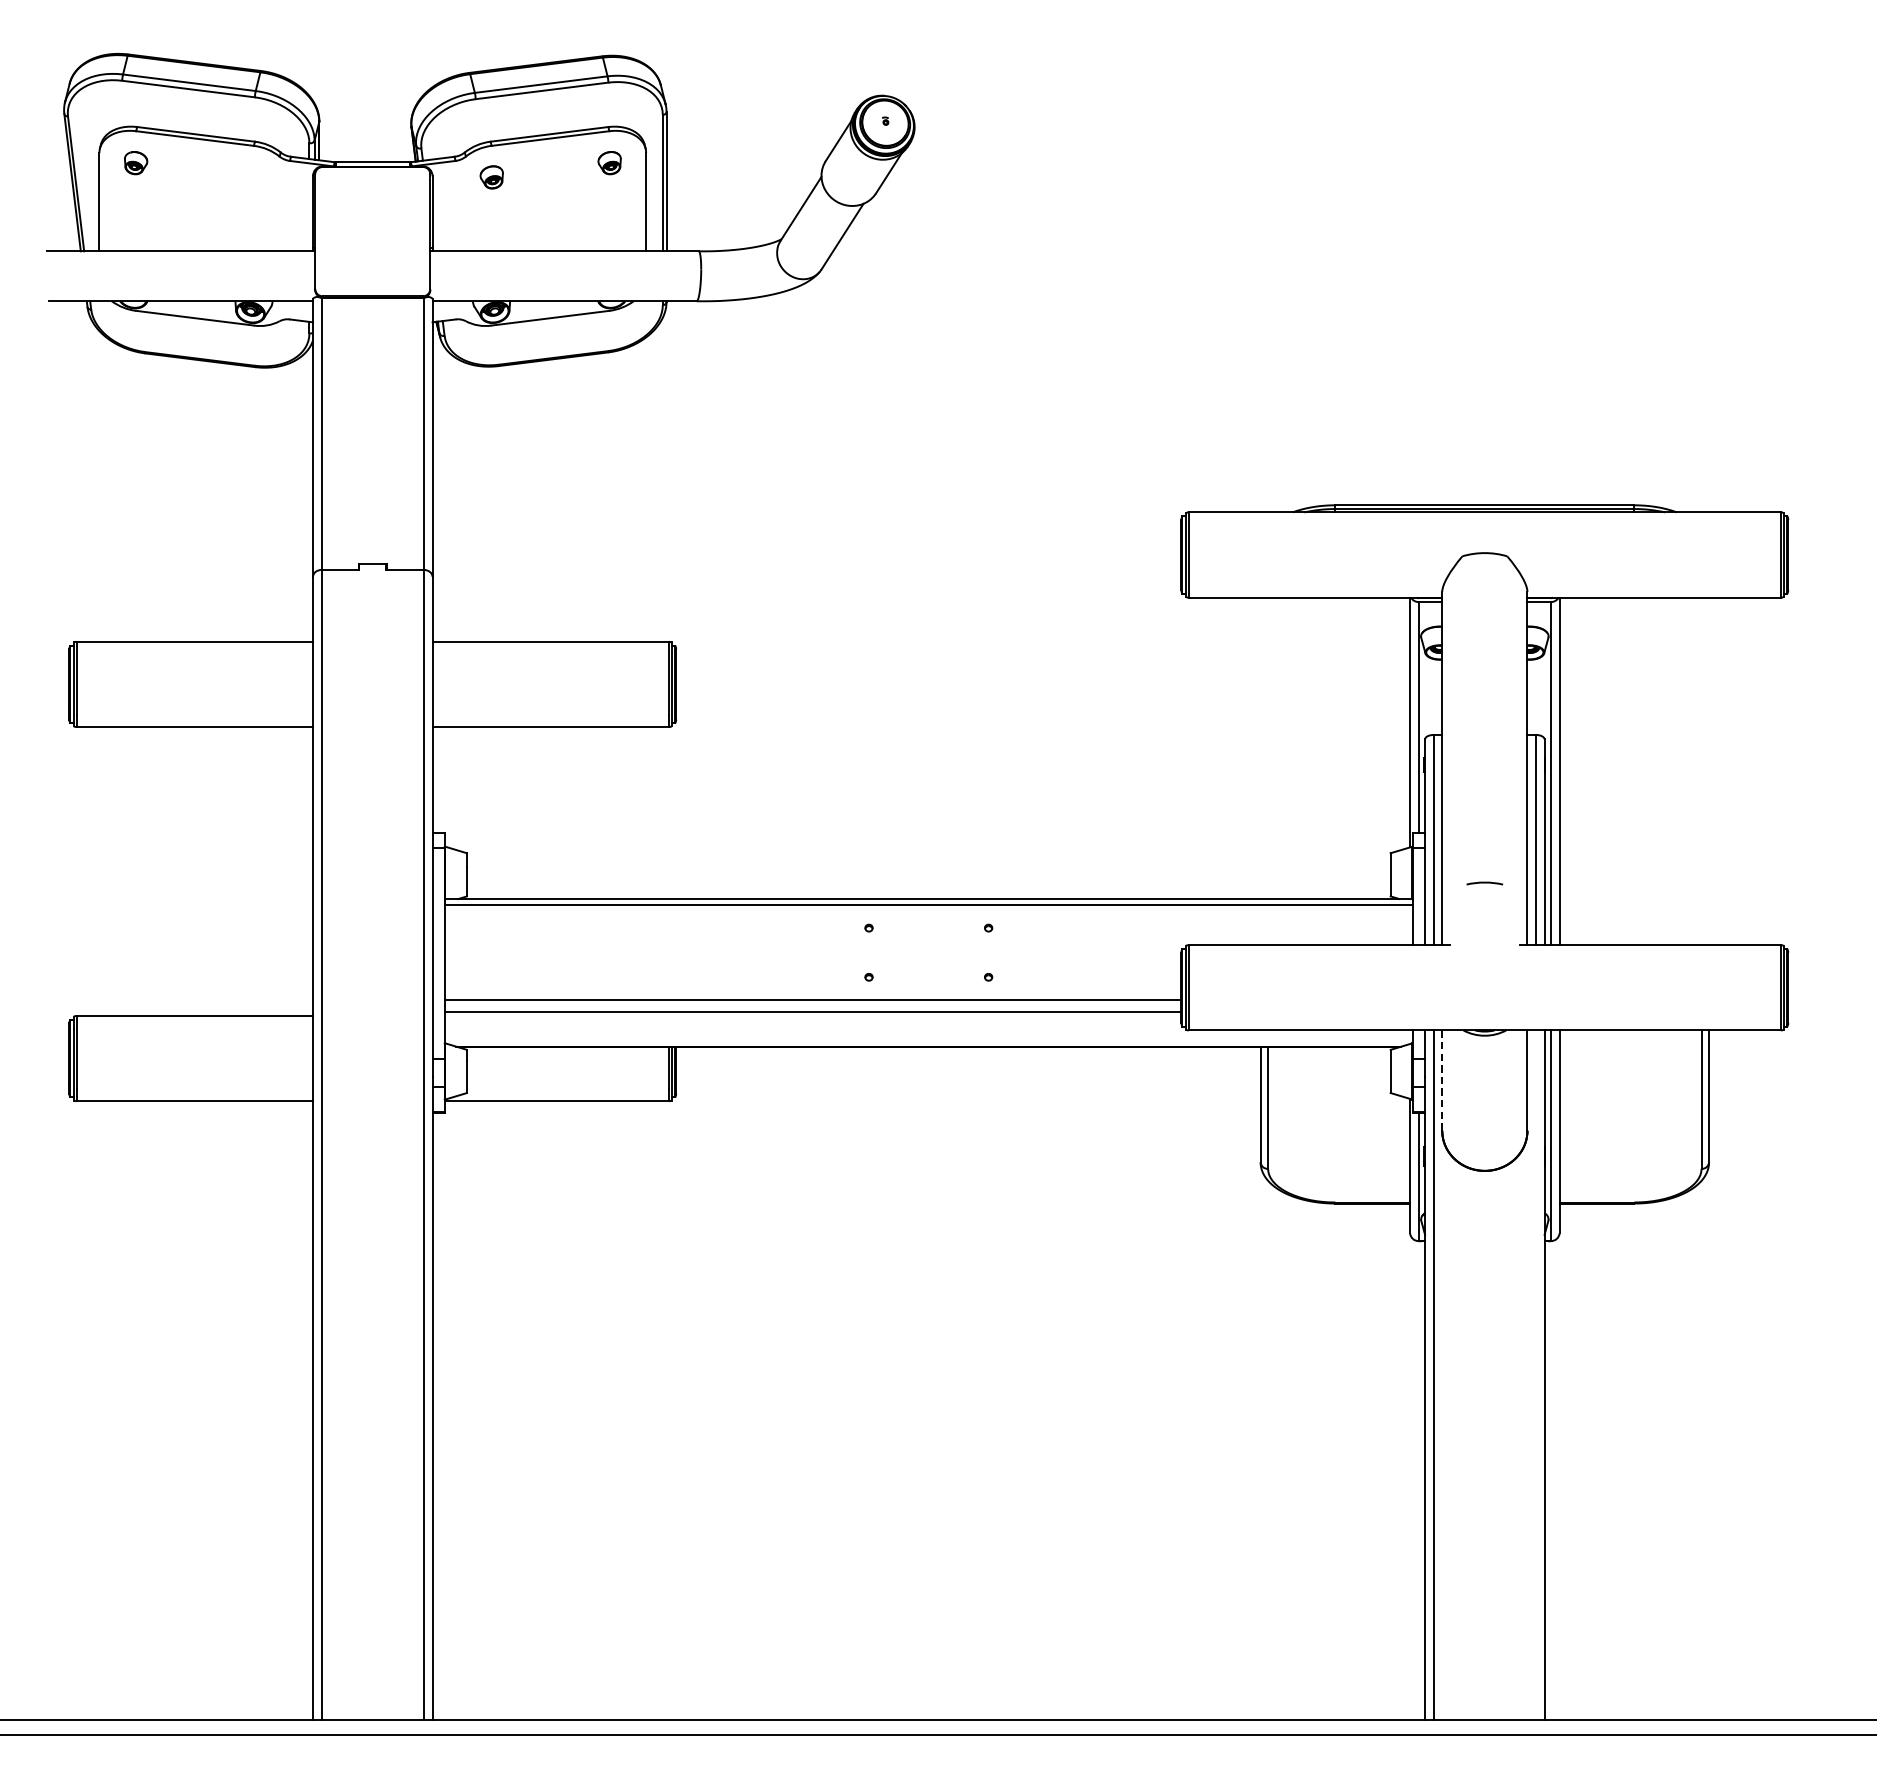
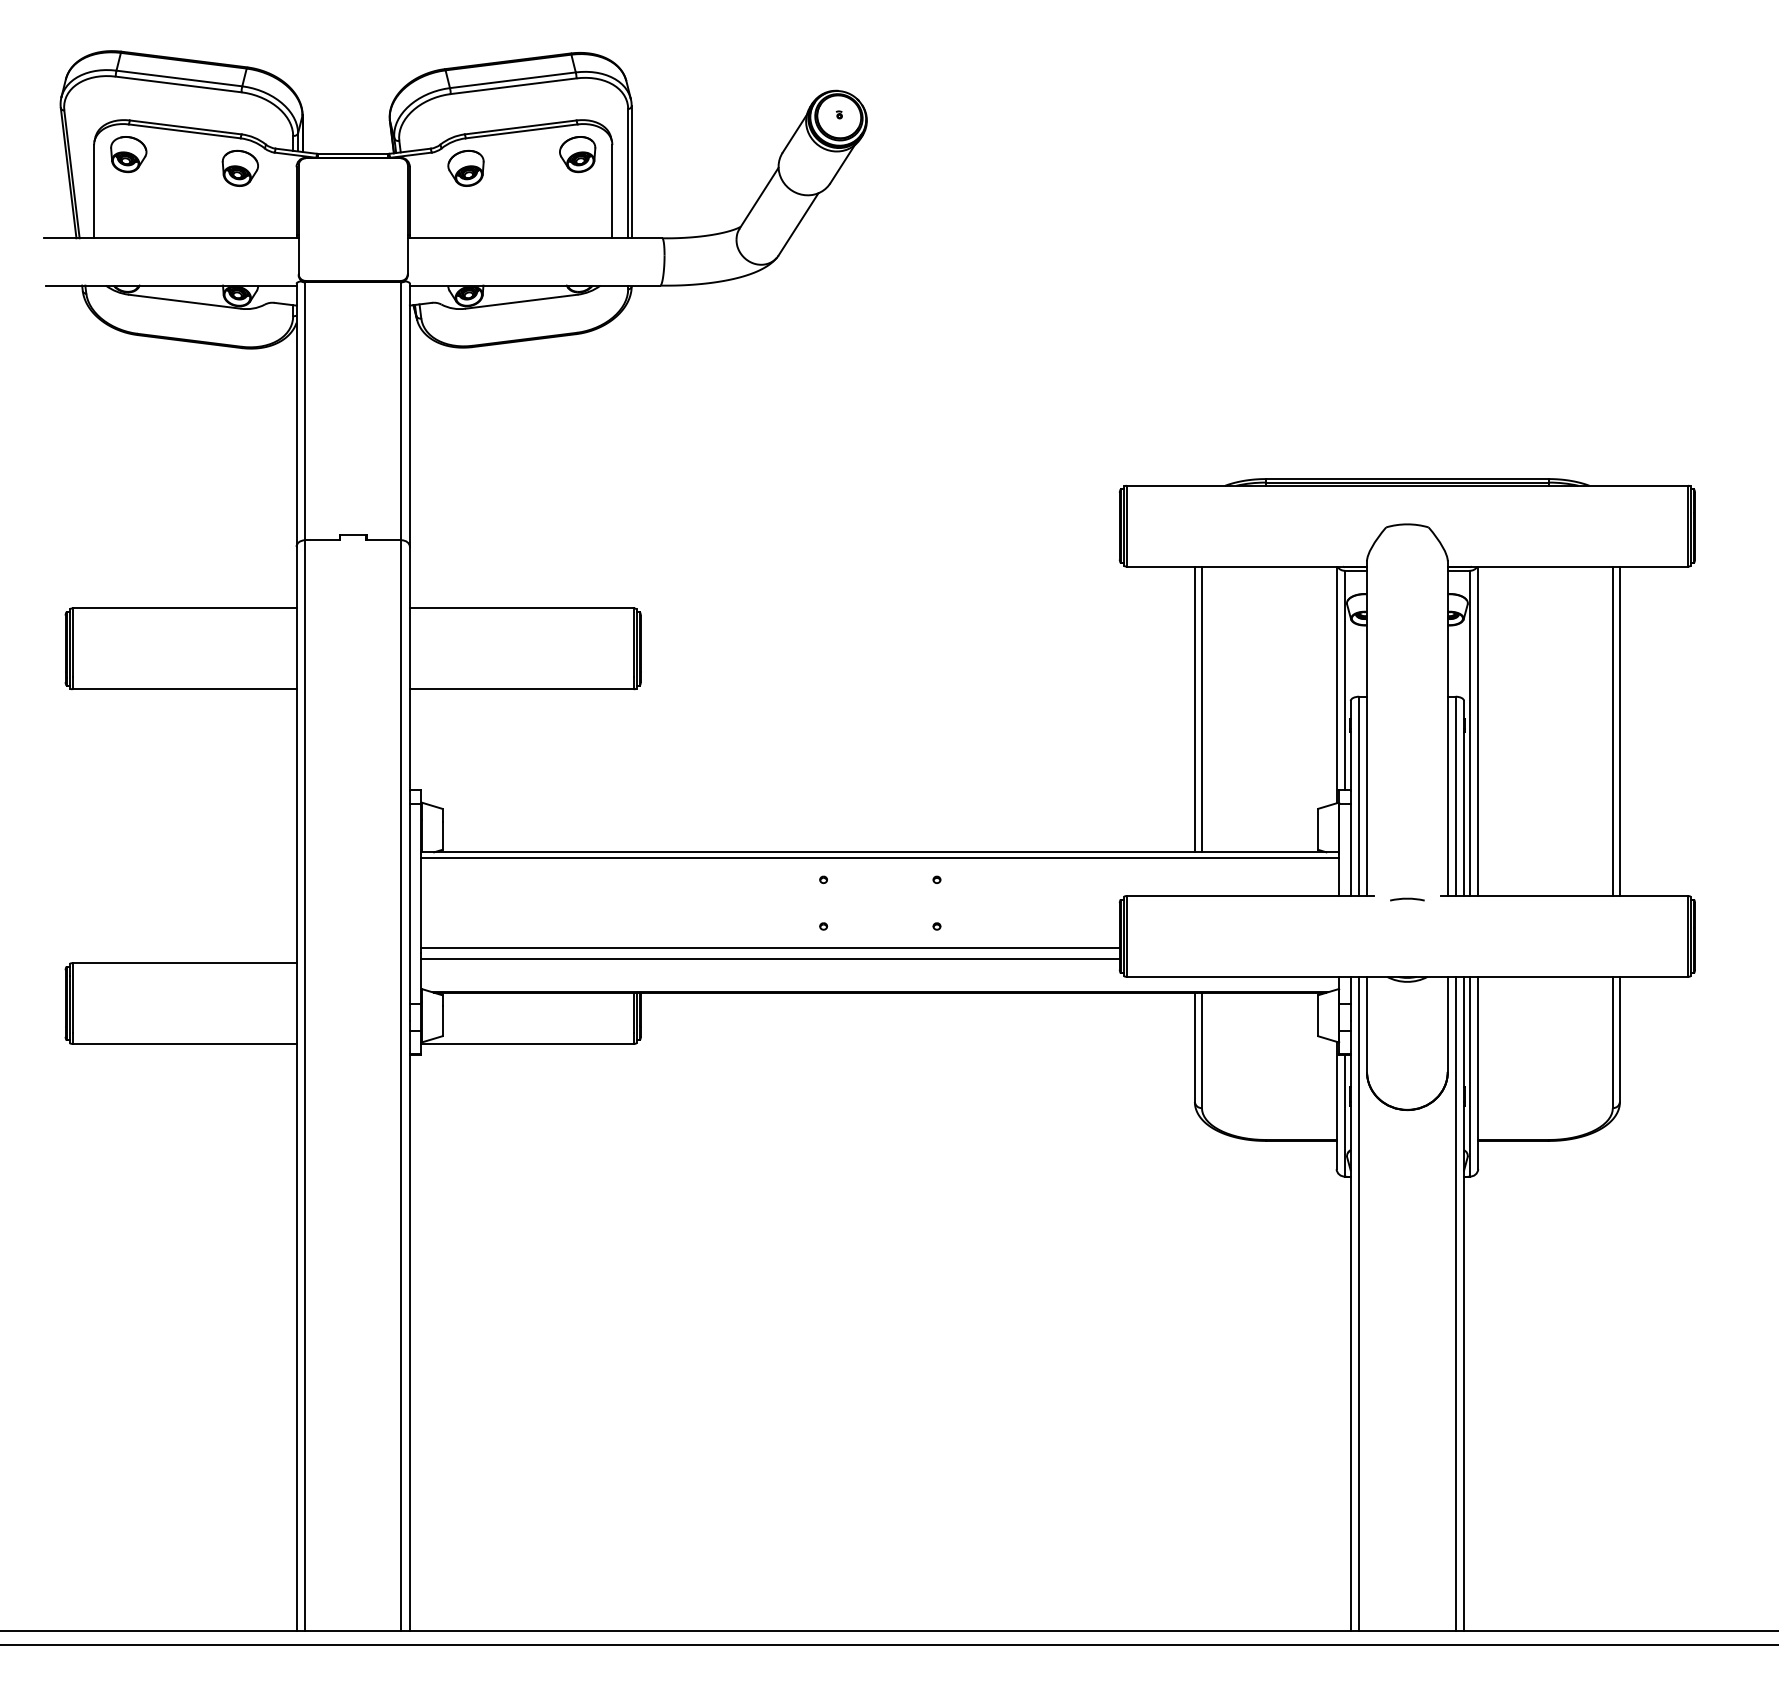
part: (135, 162) -> (128, 154), size x1.67
part: (609, 162) -> (577, 154), size x1.67
part: (252, 176) -> (239, 167), added
part: (491, 176) -> (465, 167), size x1.67
line: (1260, 748) -> (1194, 709), added
line: (1267, 748) -> (1201, 709), added
line: (1701, 771) -> (1612, 731), added
line: (1708, 771) -> (1619, 731), added
arc: (1484, 883) -> (1407, 899), moved
line: (1442, 1080) -> (1367, 1024), dashed -> solid
line: (1535, 1375) -> (1455, 1303), added

